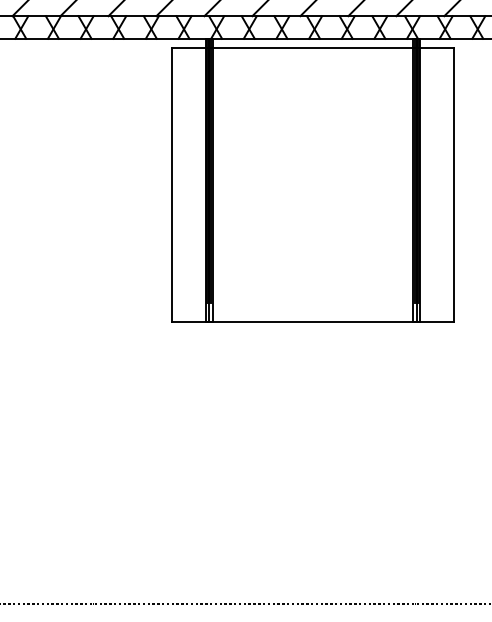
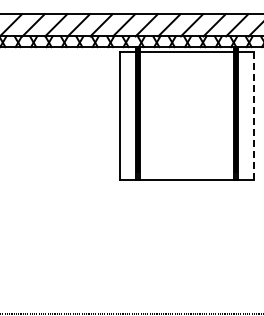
line: (454, 183) -> (253, 115), solid -> dashed

